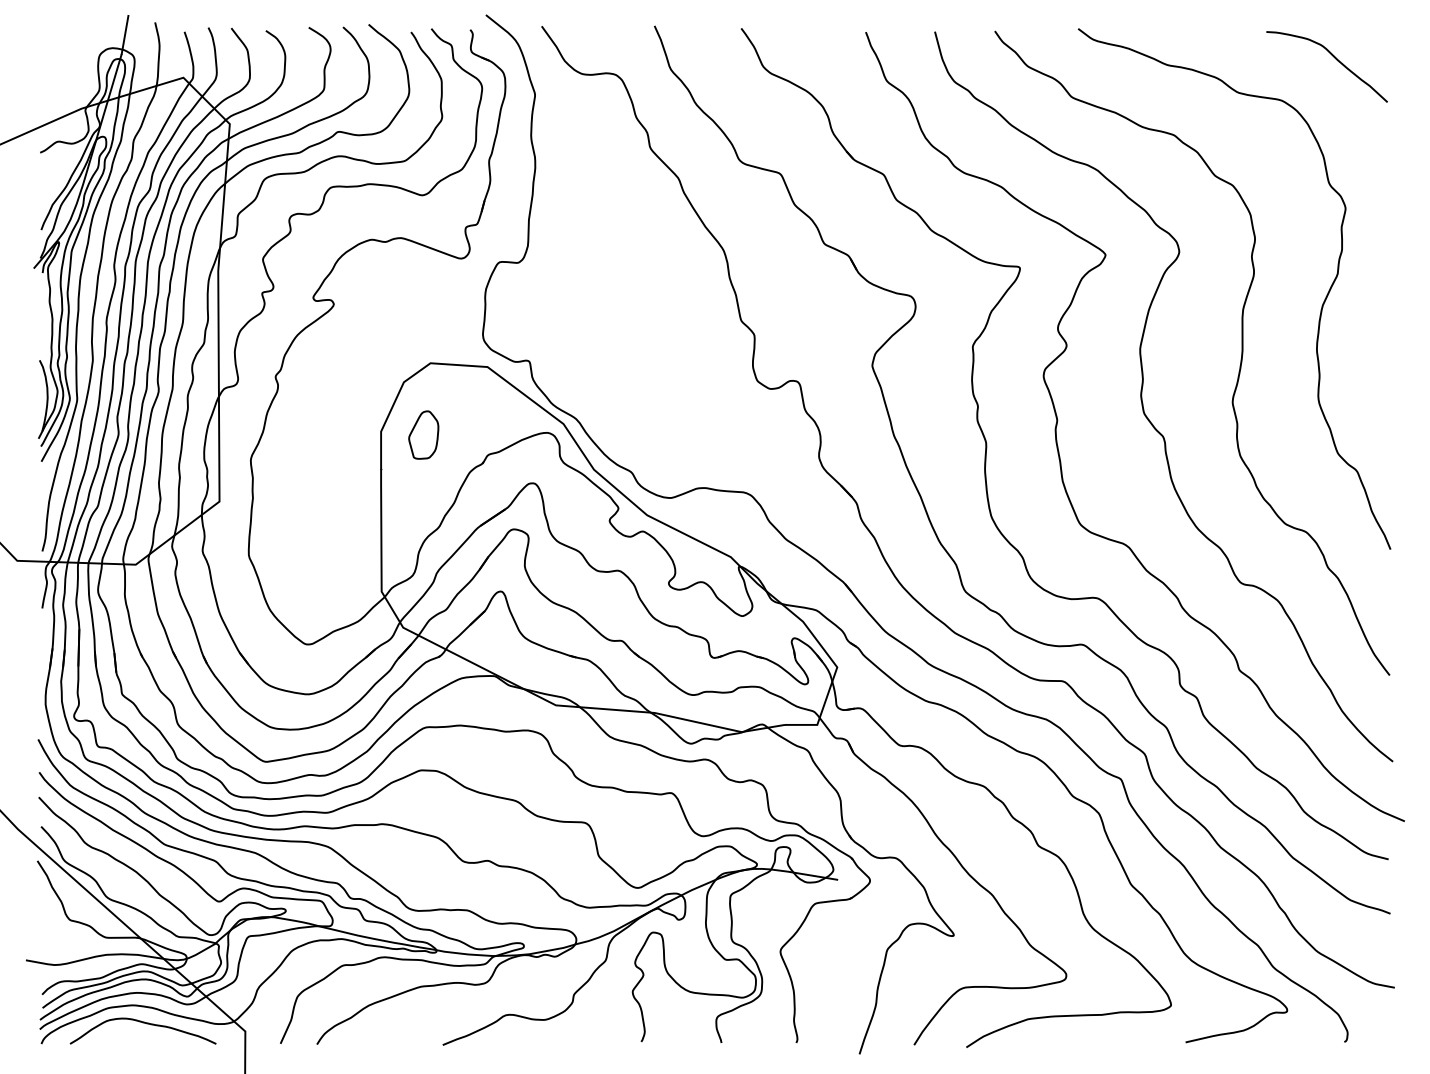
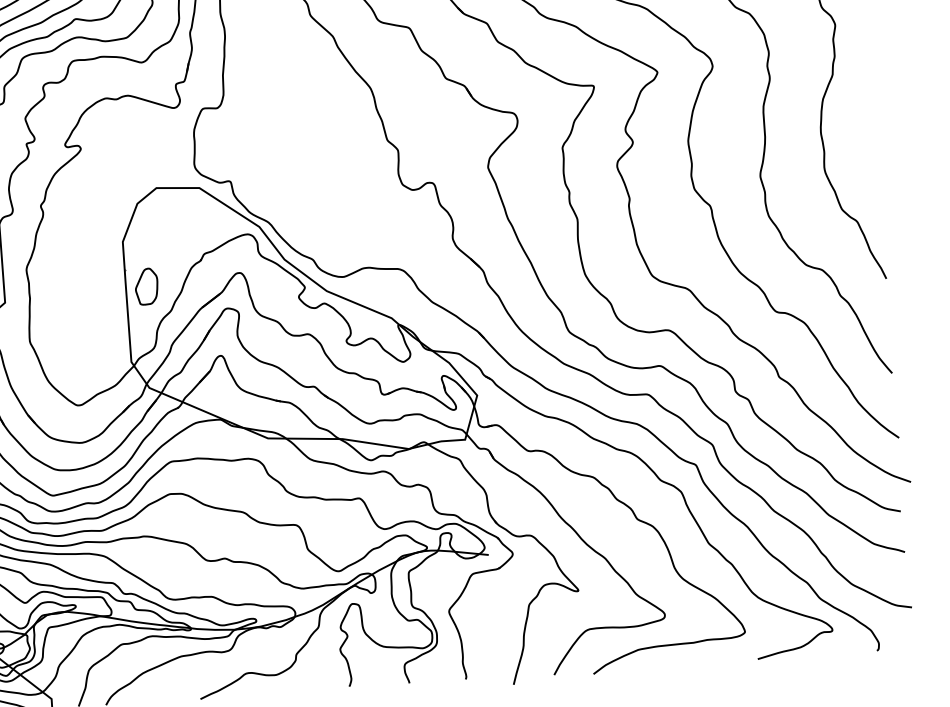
part: (423, 434) -> (146, 286), moved

